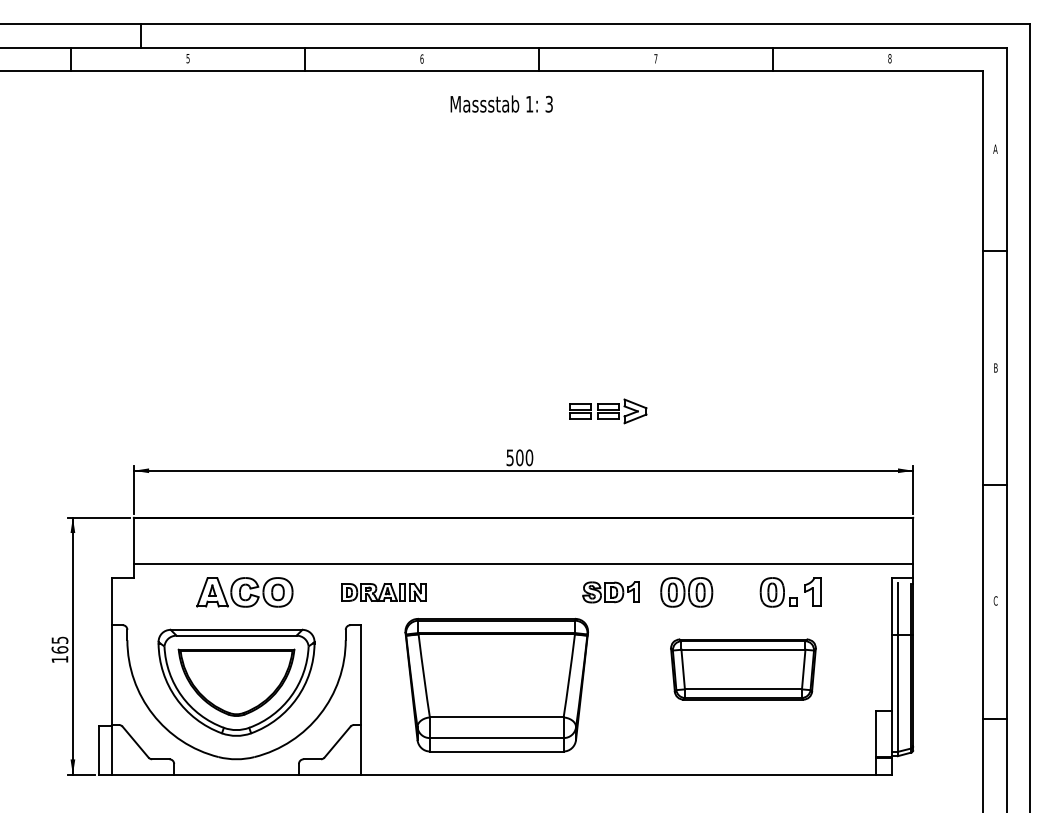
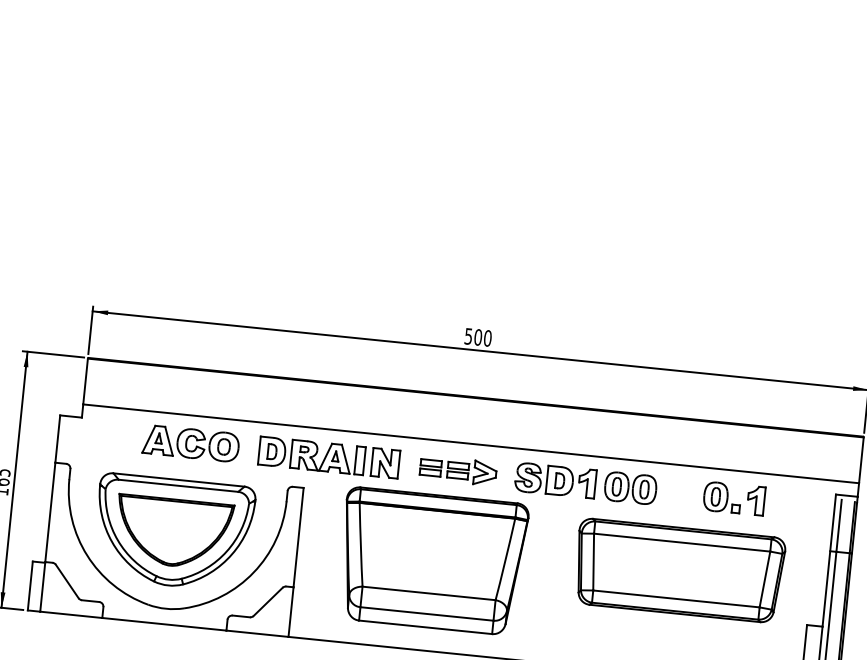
part: (608, 411) -> (458, 470), moved
part: (383, 592) -> (329, 457), size x1.67
part: (610, 592) -> (554, 480), size x1.43
part: (743, 669) -> (679, 570), size x1.43

